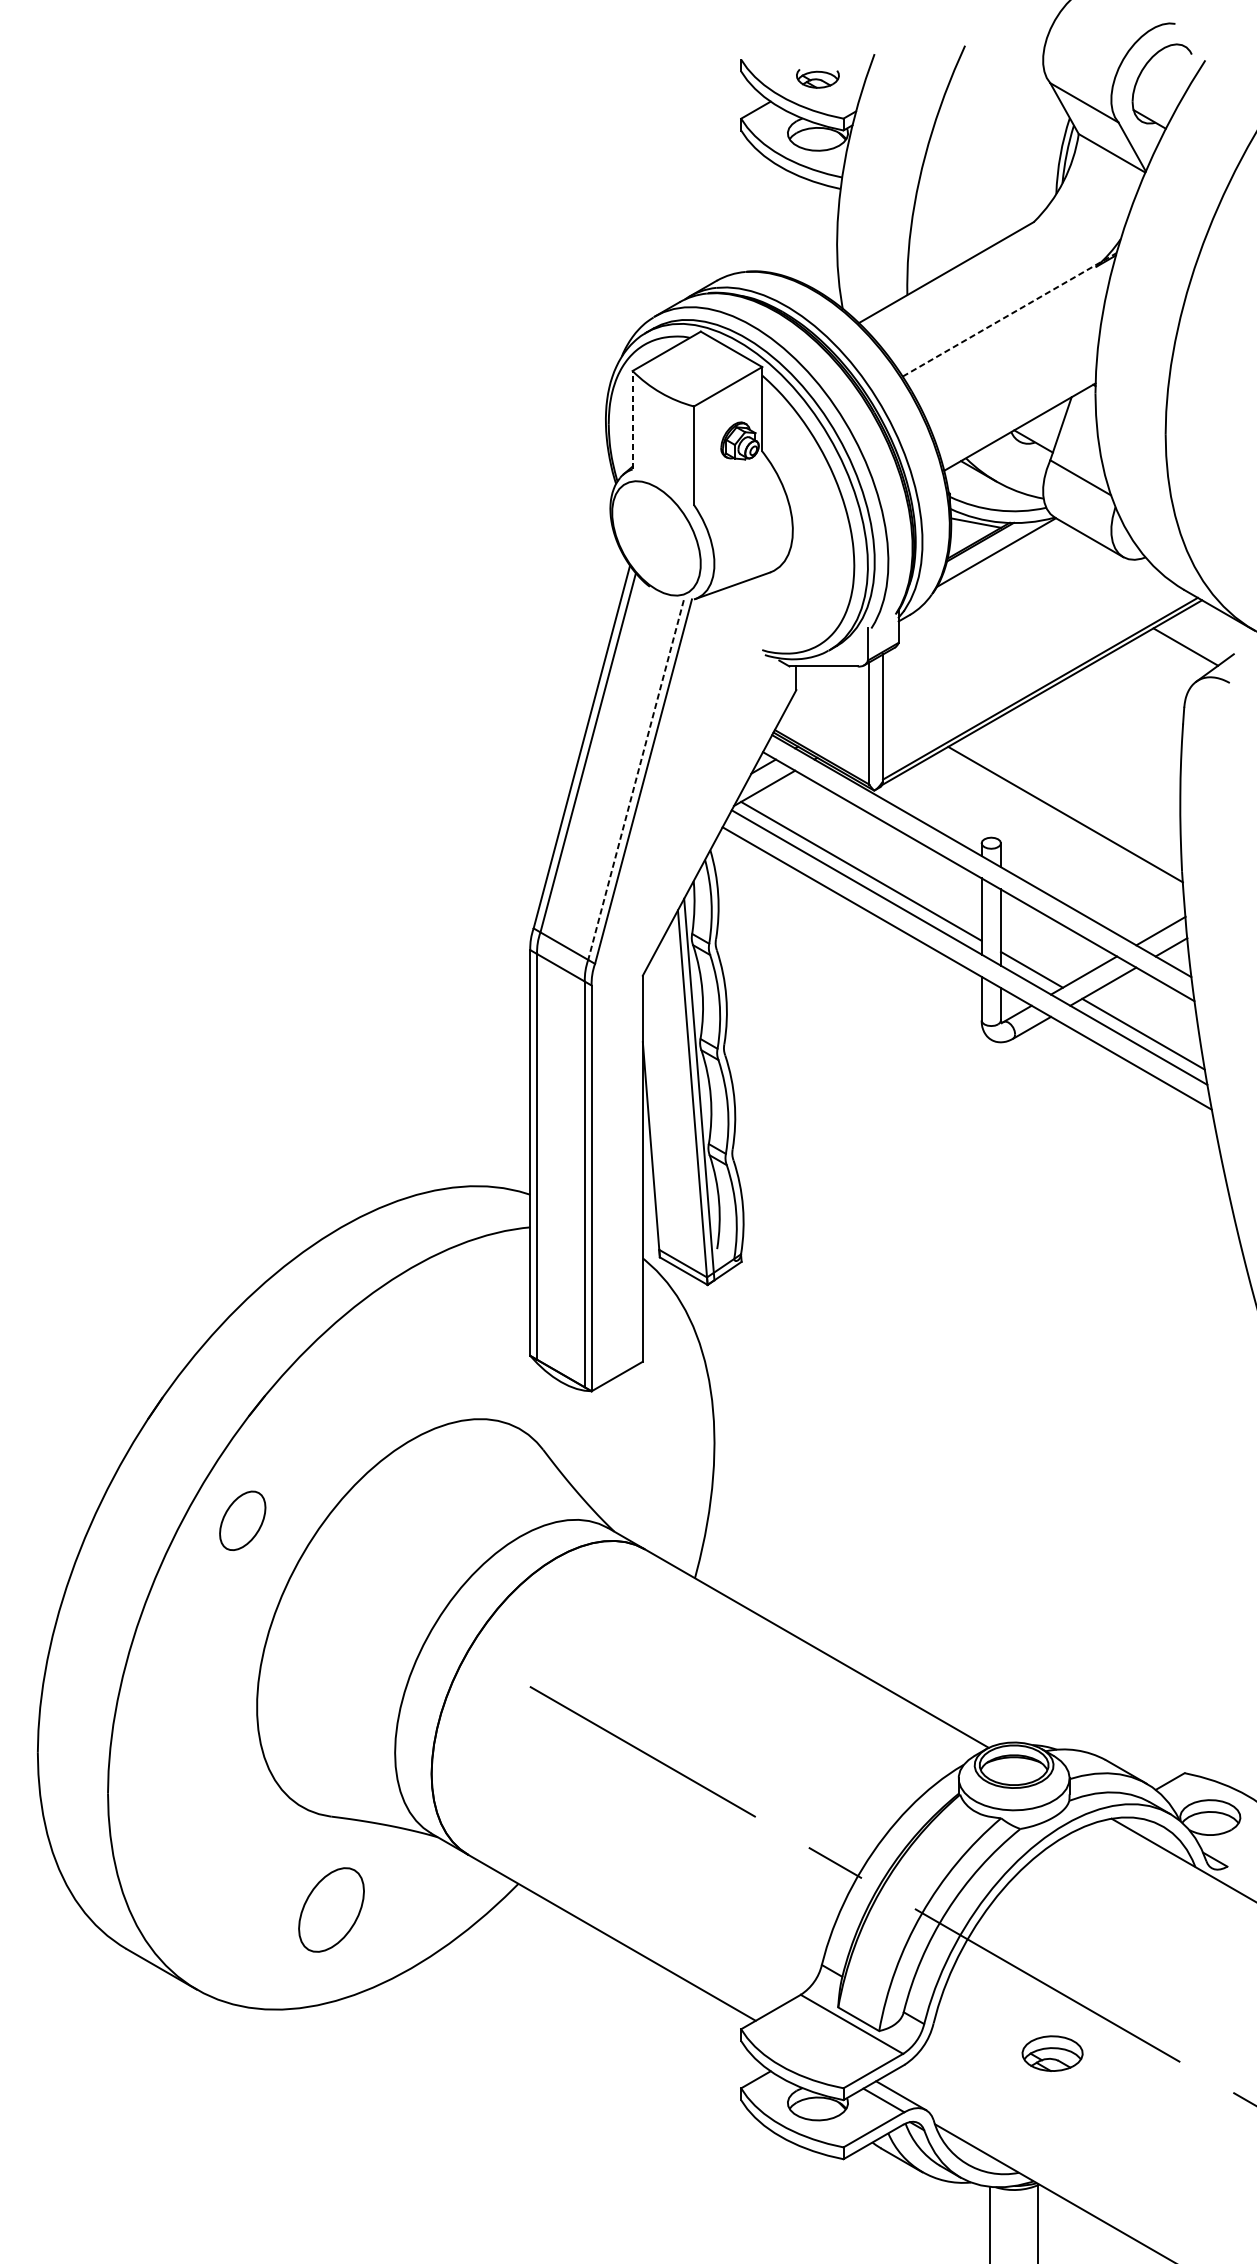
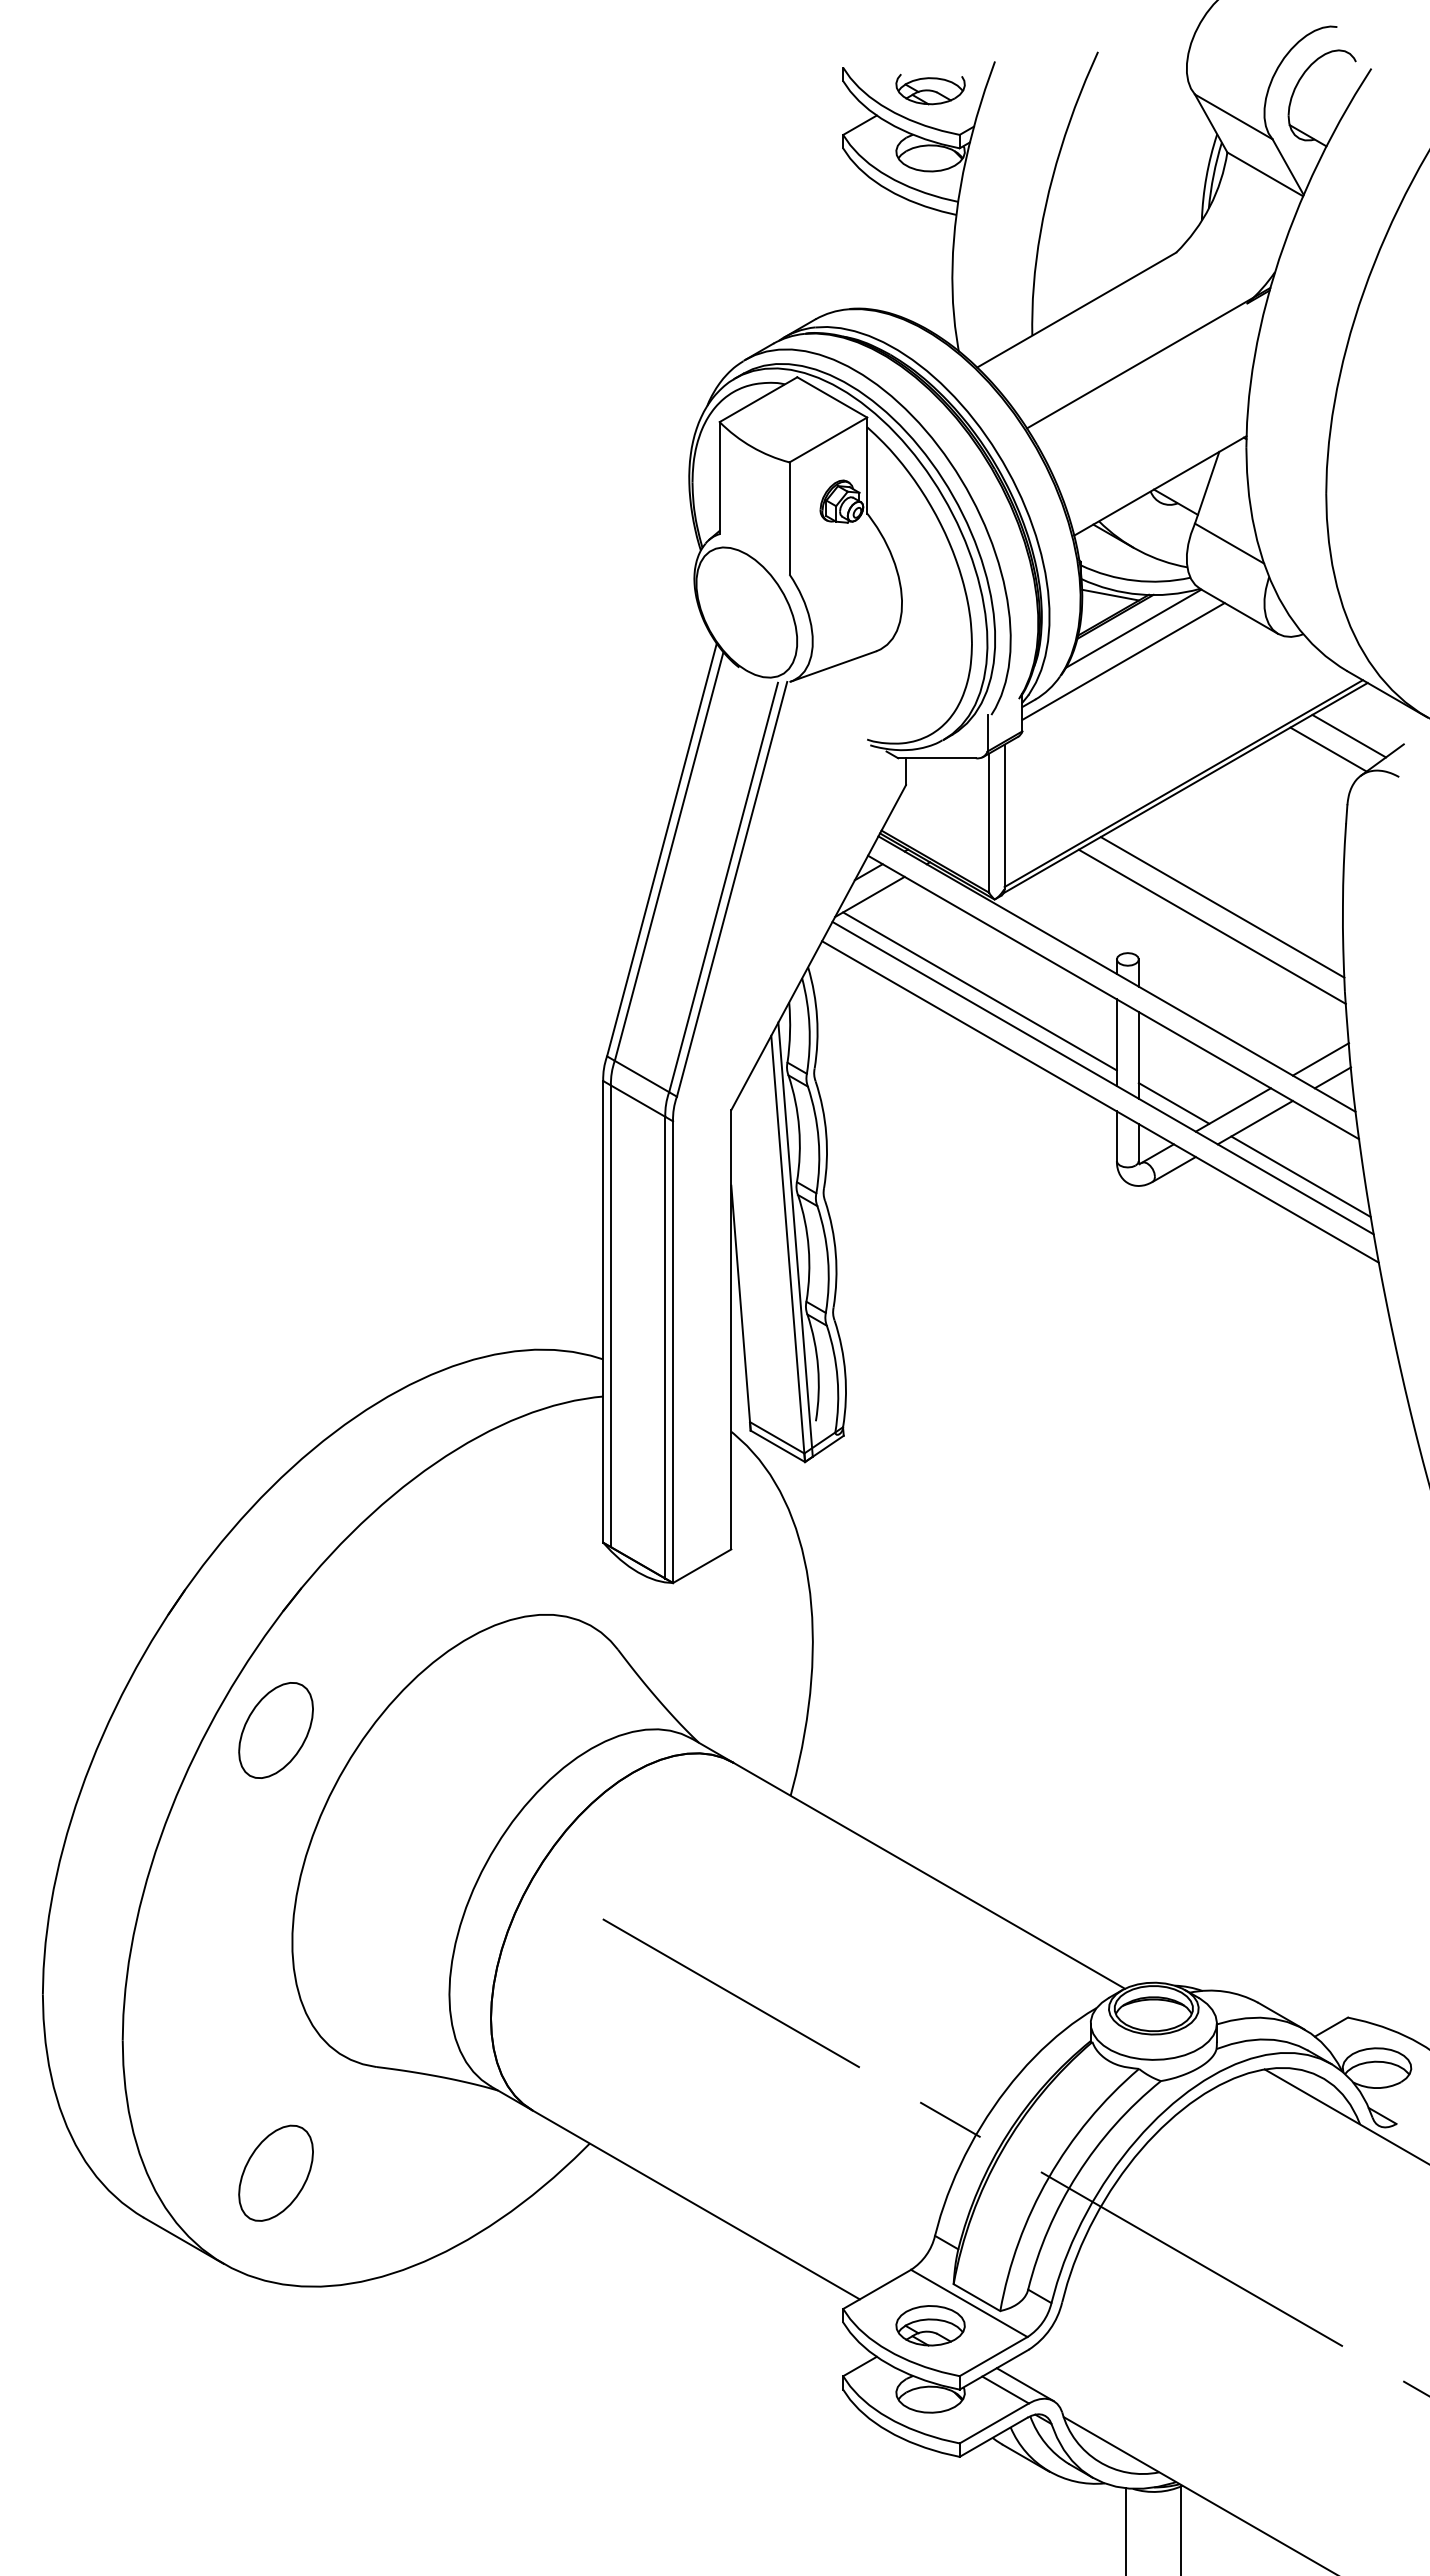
part: (817, 78) -> (930, 89), size x1.43
line: (1010, 314) -> (1149, 357), dashed -> solid
line: (632, 419) -> (719, 477), dashed -> solid
line: (987, 581) -> (1123, 661), added
line: (1167, 658) -> (1328, 749), added
line: (635, 780) -> (723, 887), dashed -> solid
line: (1074, 797) -> (1222, 907), added
part: (242, 1520) -> (275, 1730), size x1.43
part: (331, 1909) -> (275, 2172), moved
part: (1052, 2053) -> (930, 2325), moved

